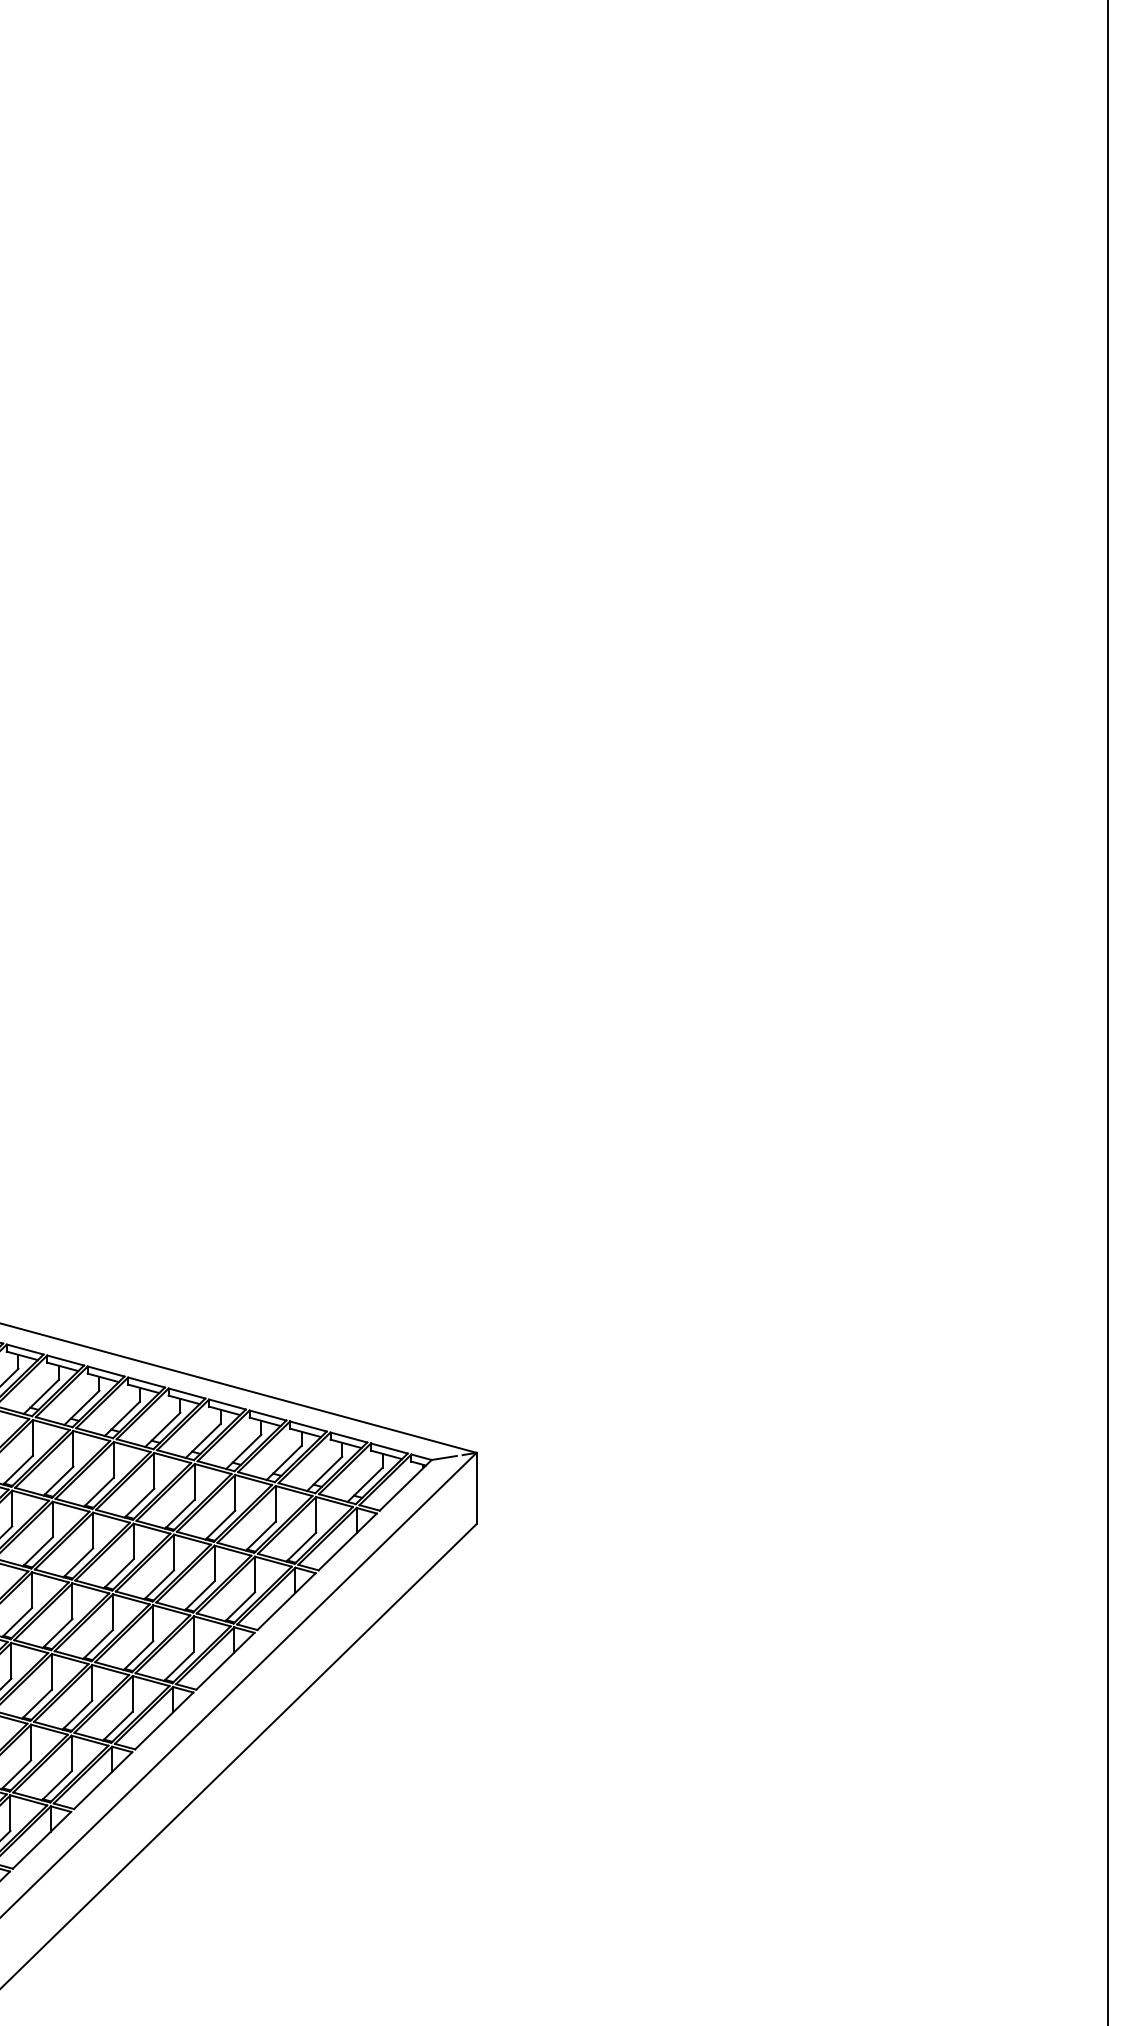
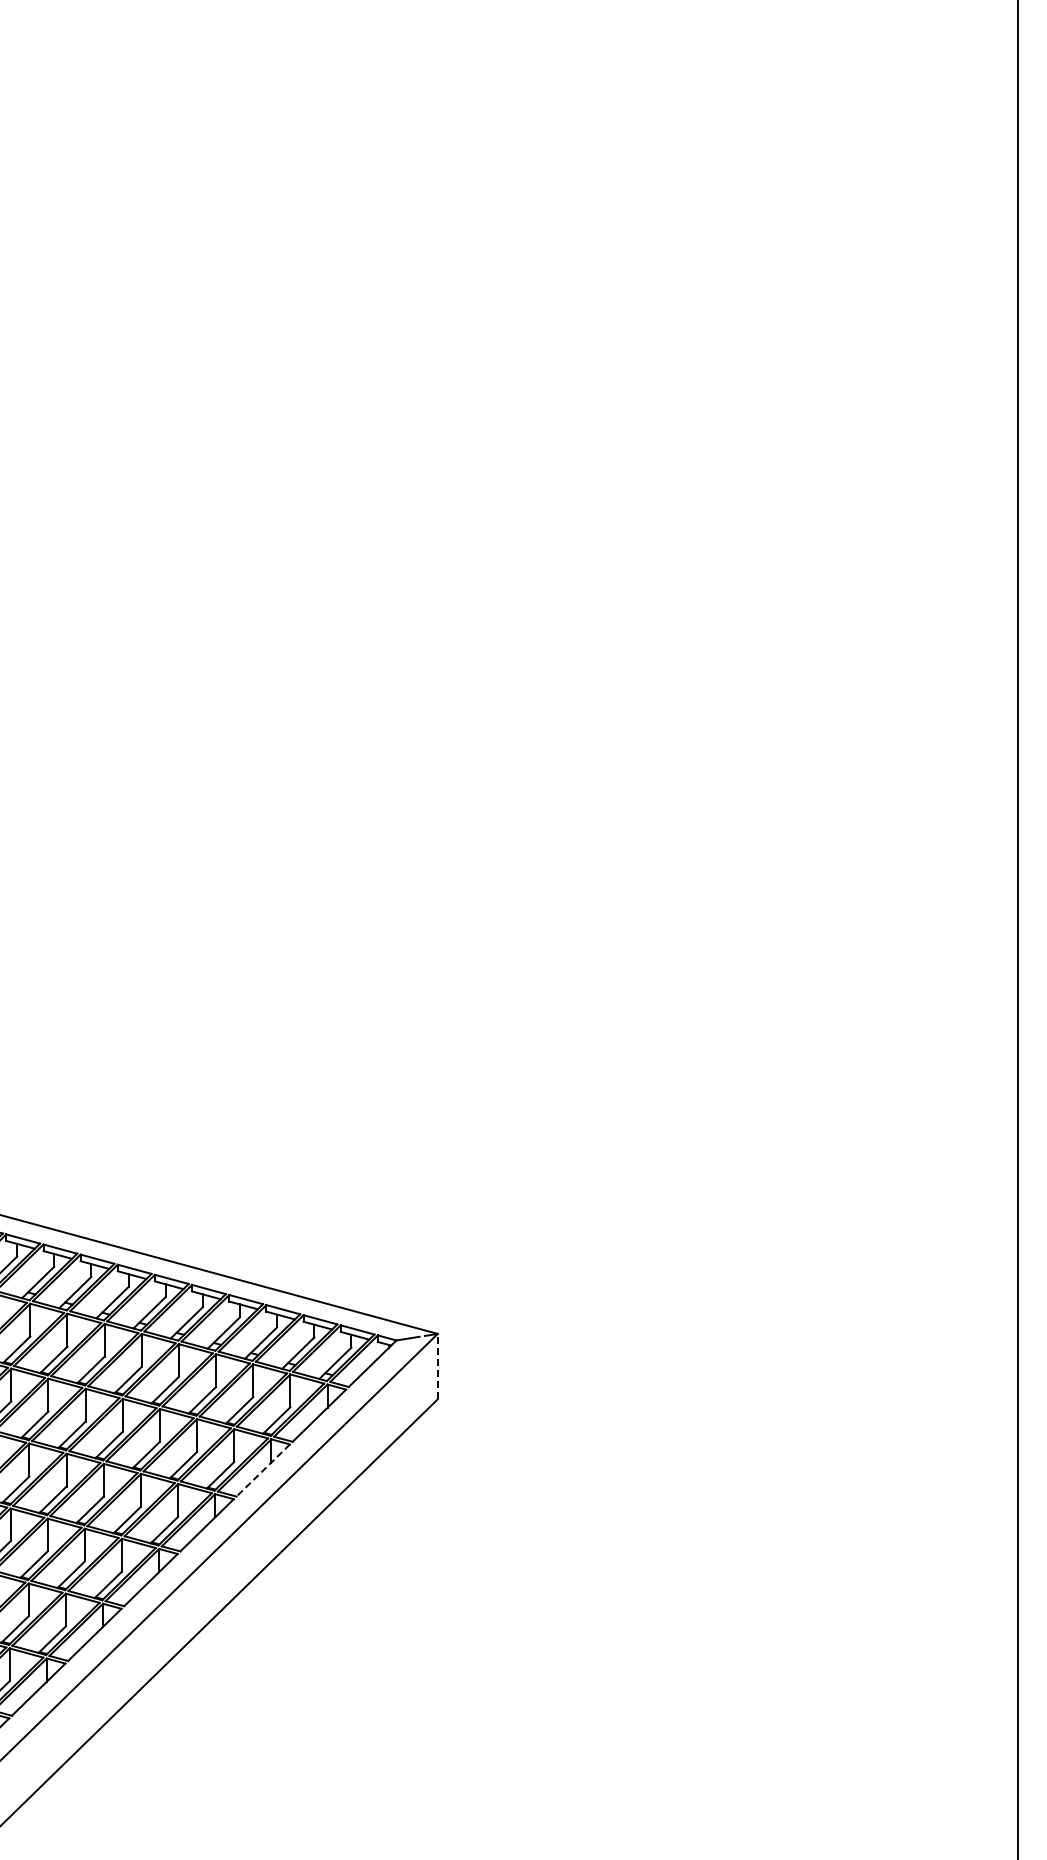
line: (476, 1488) -> (437, 1366), solid -> dashed
line: (285, 1601) -> (262, 1470), solid -> dashed

